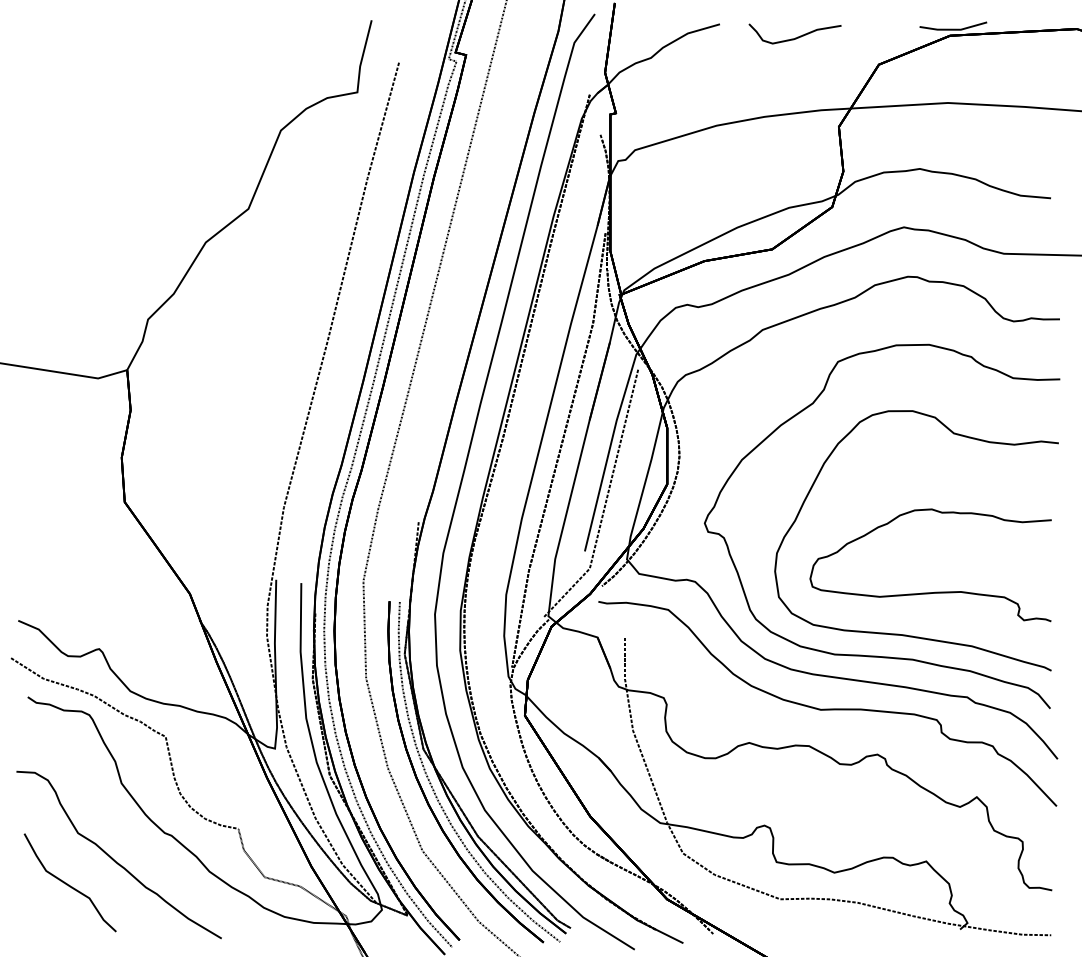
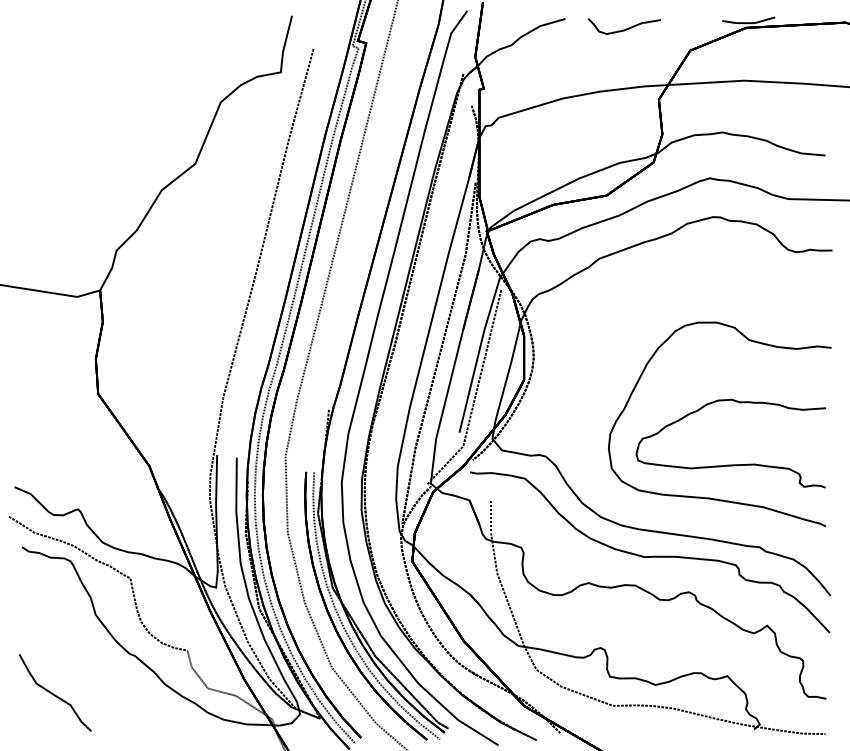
part: (877, 655) -> (689, 514), removed
curve: (113, 858) -> (89, 673), removed

